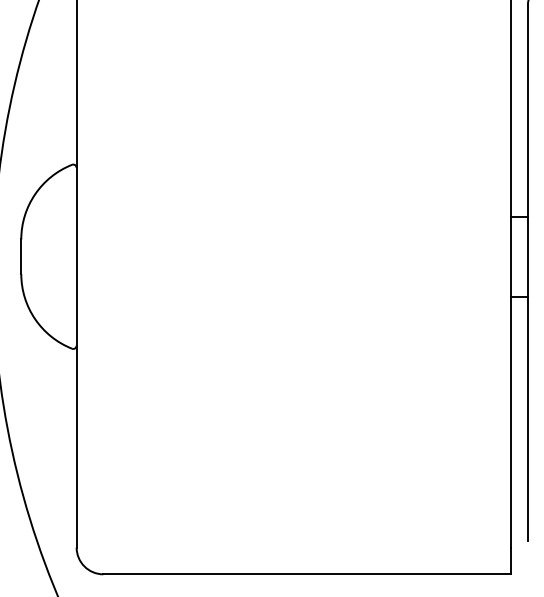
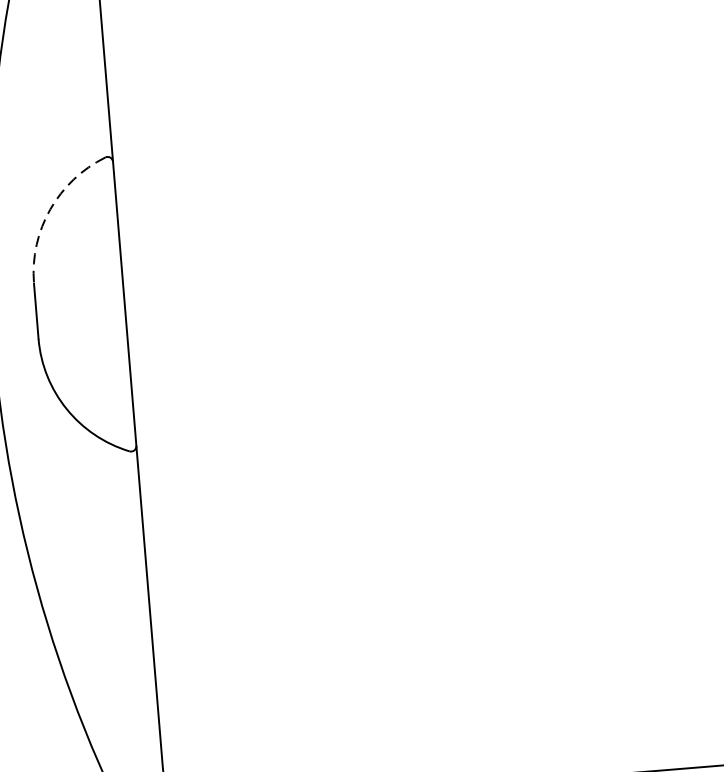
arc: (35, 194) -> (50, 209), solid -> dashed

